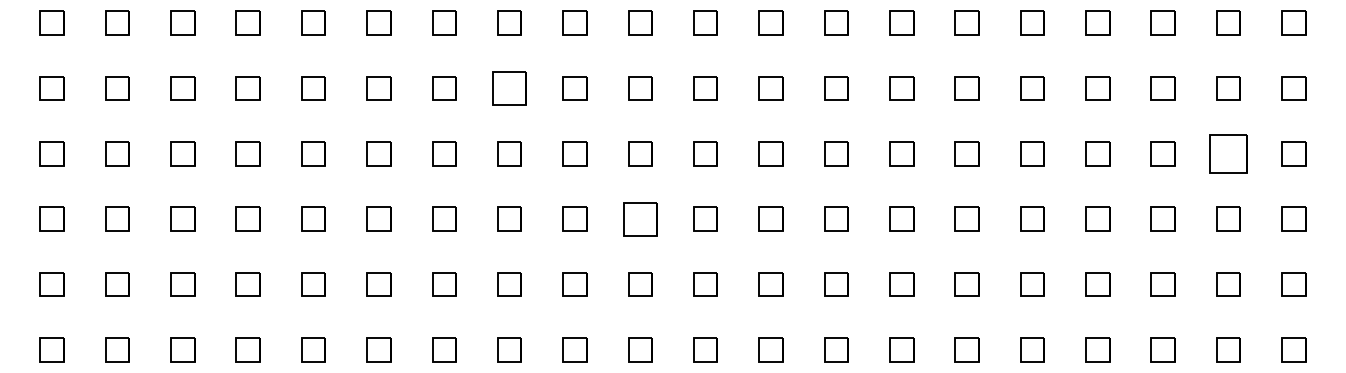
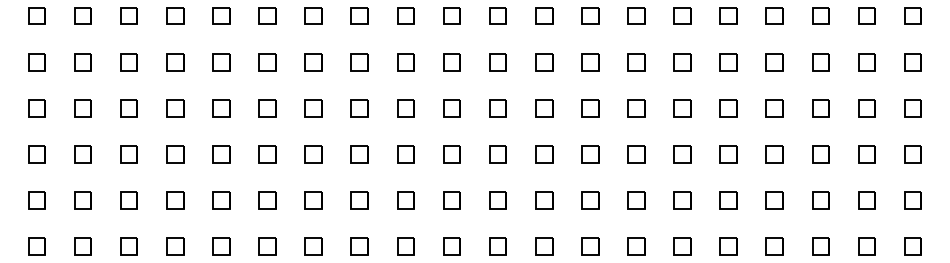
part: (509, 88) -> (359, 62), size x0.71
part: (1228, 153) -> (867, 108), size x0.62
part: (640, 218) -> (452, 154), size x0.71

